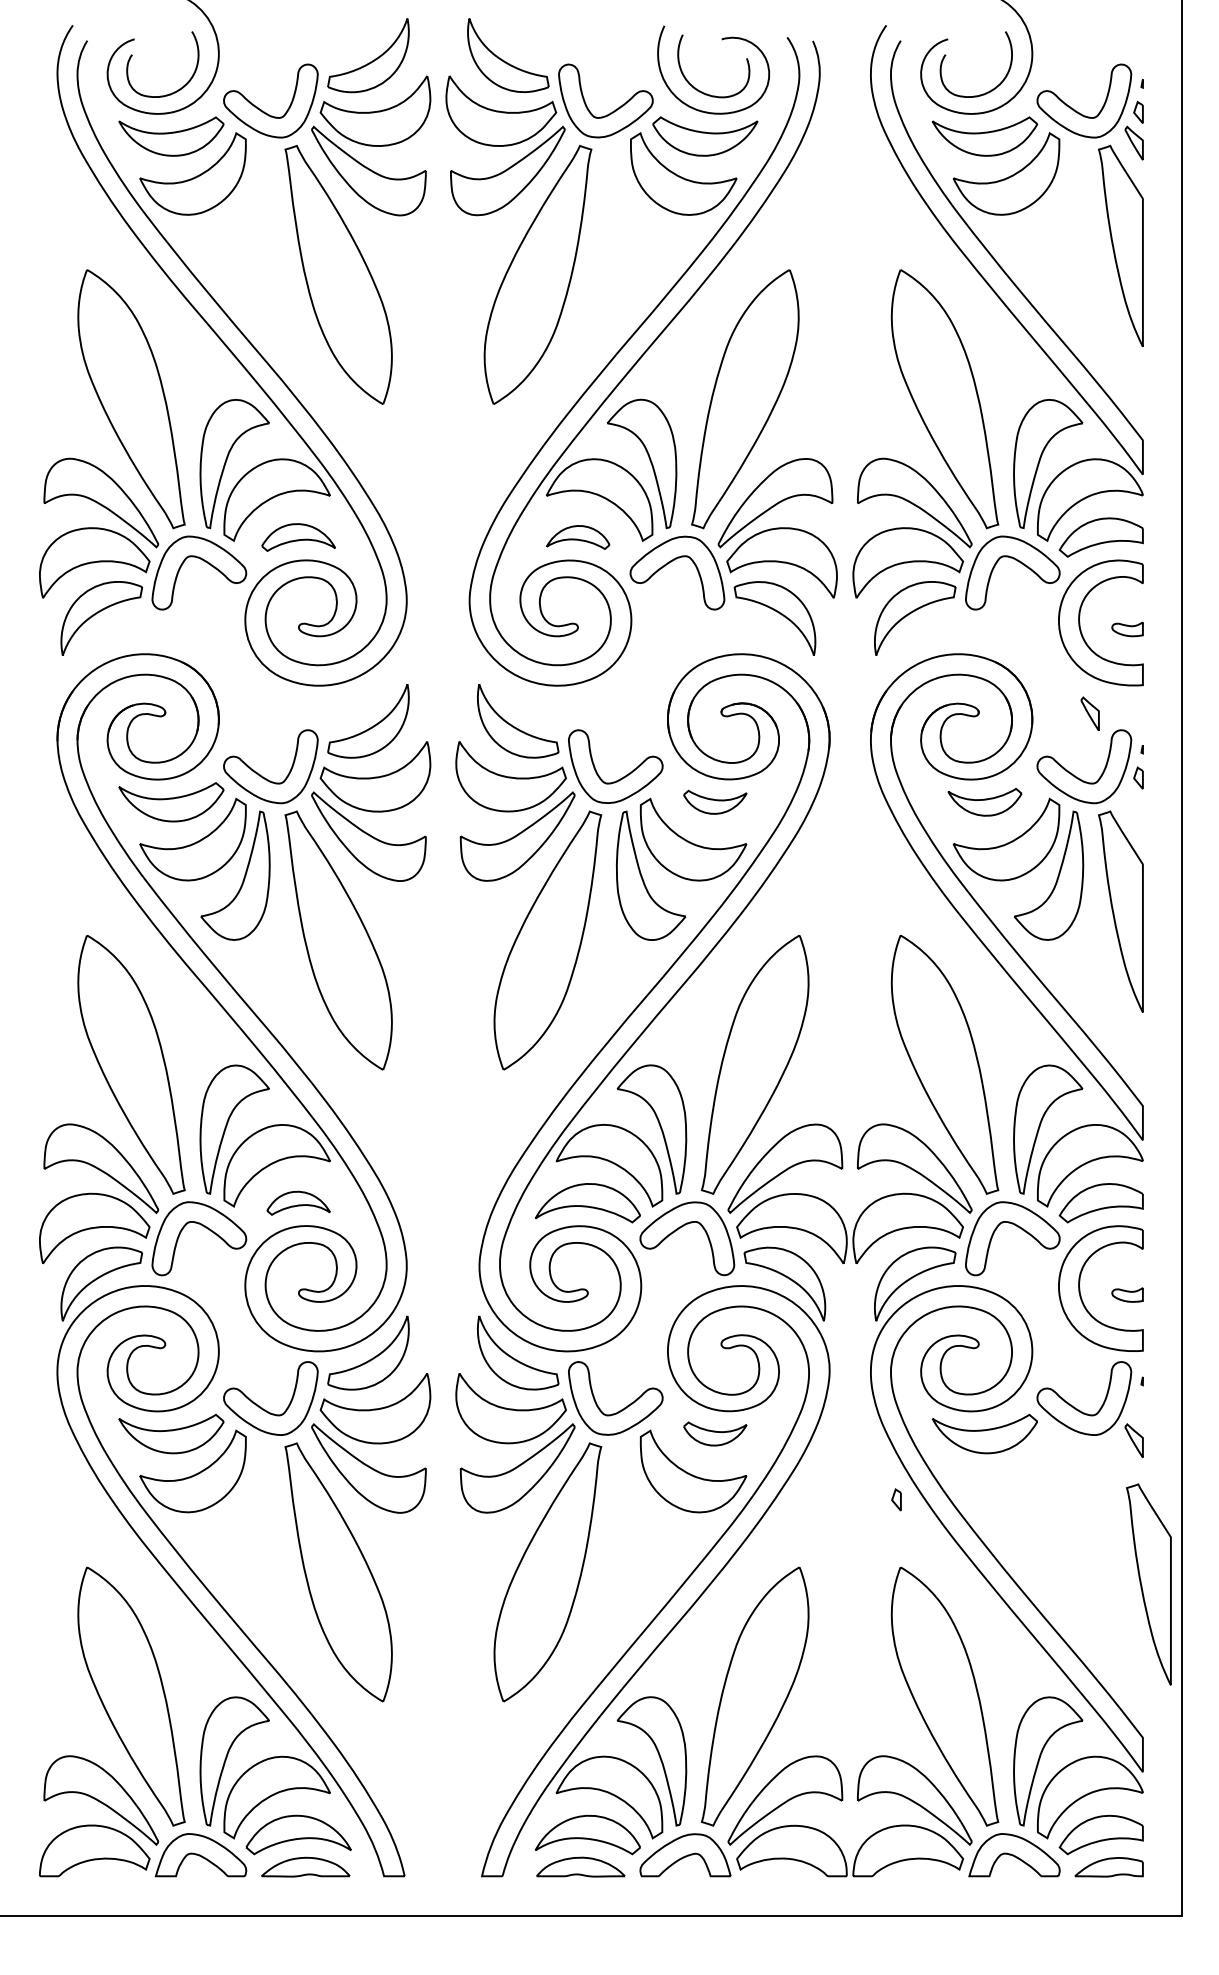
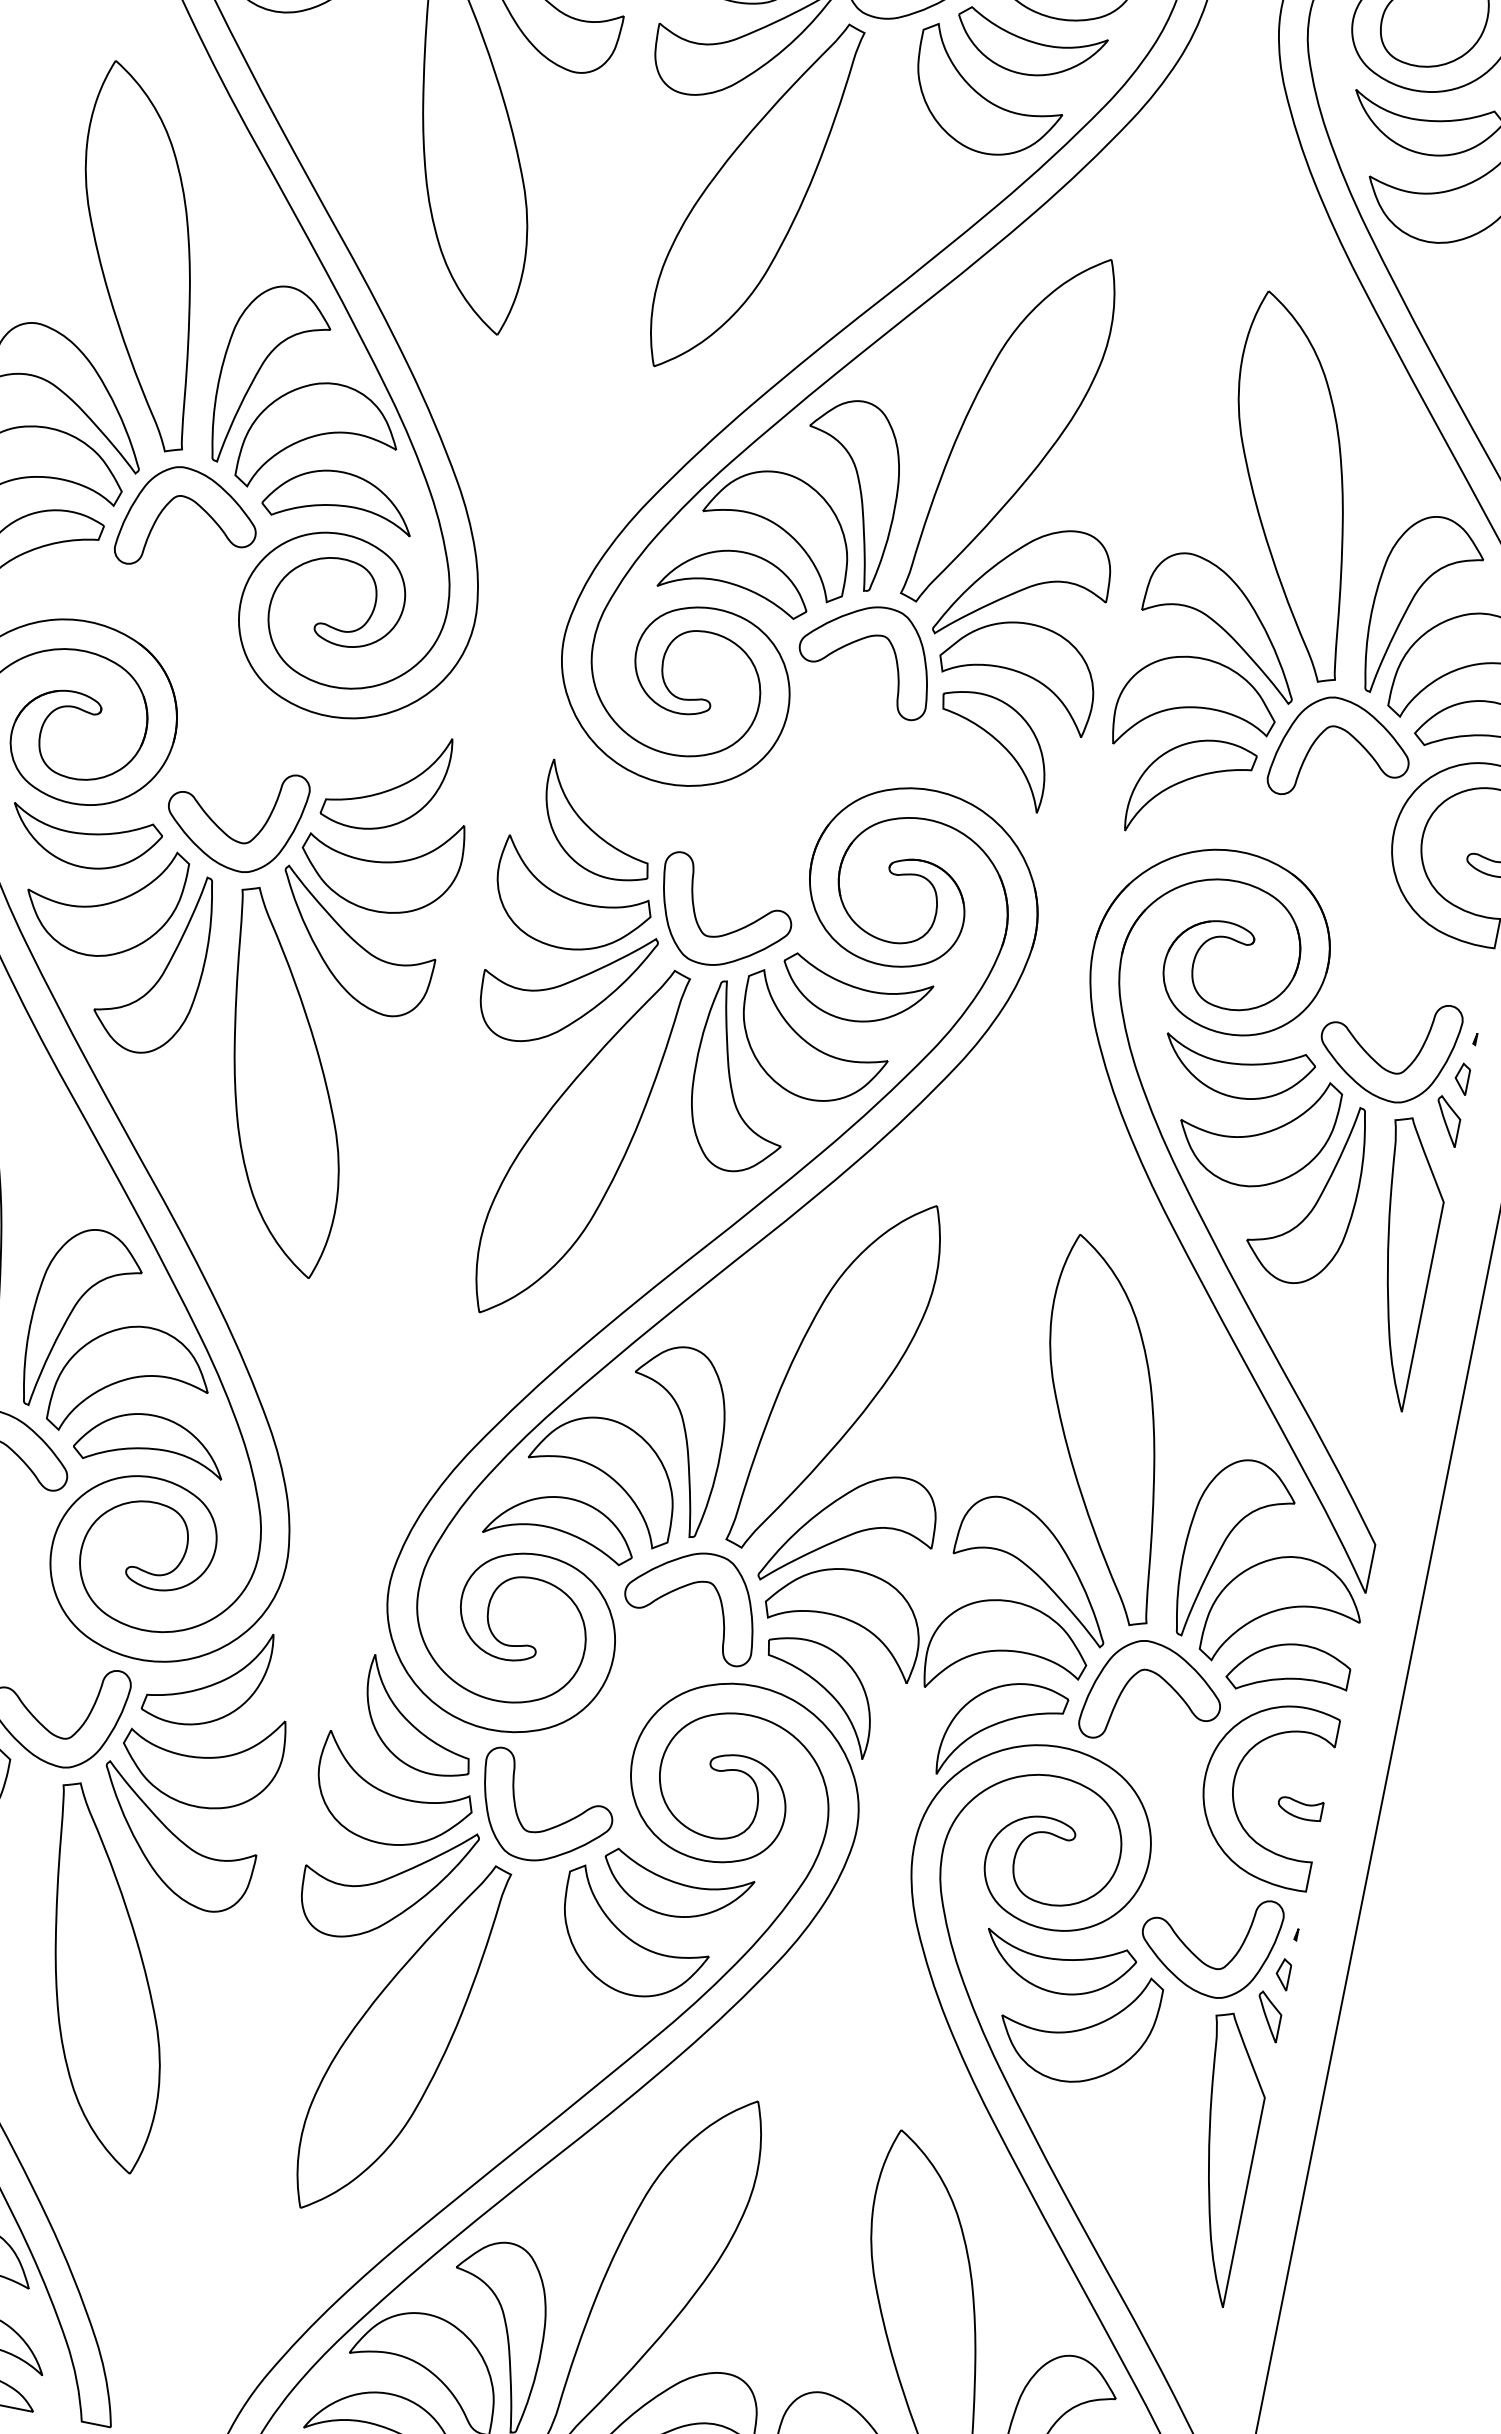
part: (298, 537) -> (339, 499), size x1.43
part: (578, 537) -> (736, 579), size x1.67
part: (1089, 713) -> (1446, 1120), moved
part: (715, 802) -> (855, 993), size x1.67
part: (984, 802) -> (1236, 1069), size x1.43
part: (298, 1203) -> (150, 1443), size x1.67
part: (715, 1433) -> (676, 1887), size x1.67
part: (1006, 1471) -> (1078, 2024), added
part: (896, 1499) -> (1283, 1973), moved
part: (1148, 1584) -> (1219, 2158), moved

